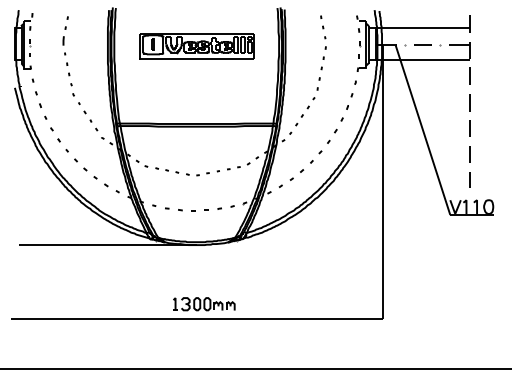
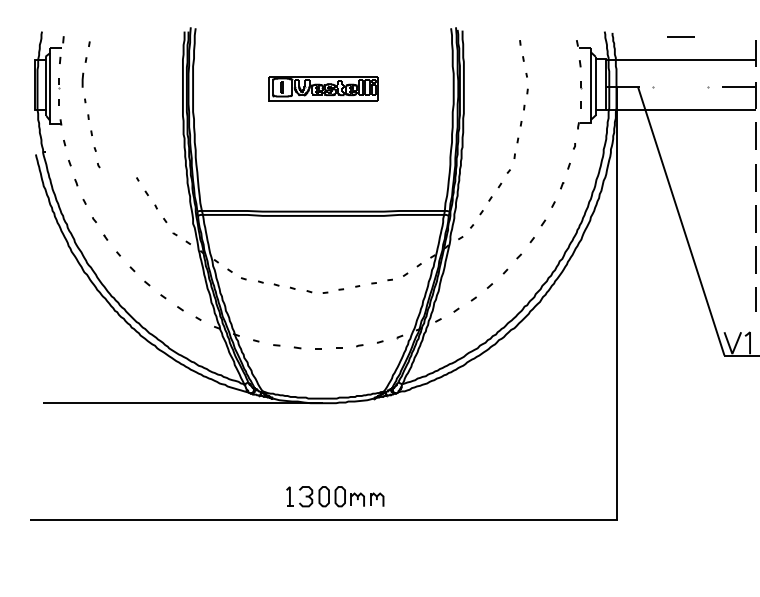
line: (422, 44) -> (680, 35), moved
part: (196, 46) -> (323, 89), size x0.6
part: (68, 56) -> (90, 104), moved

